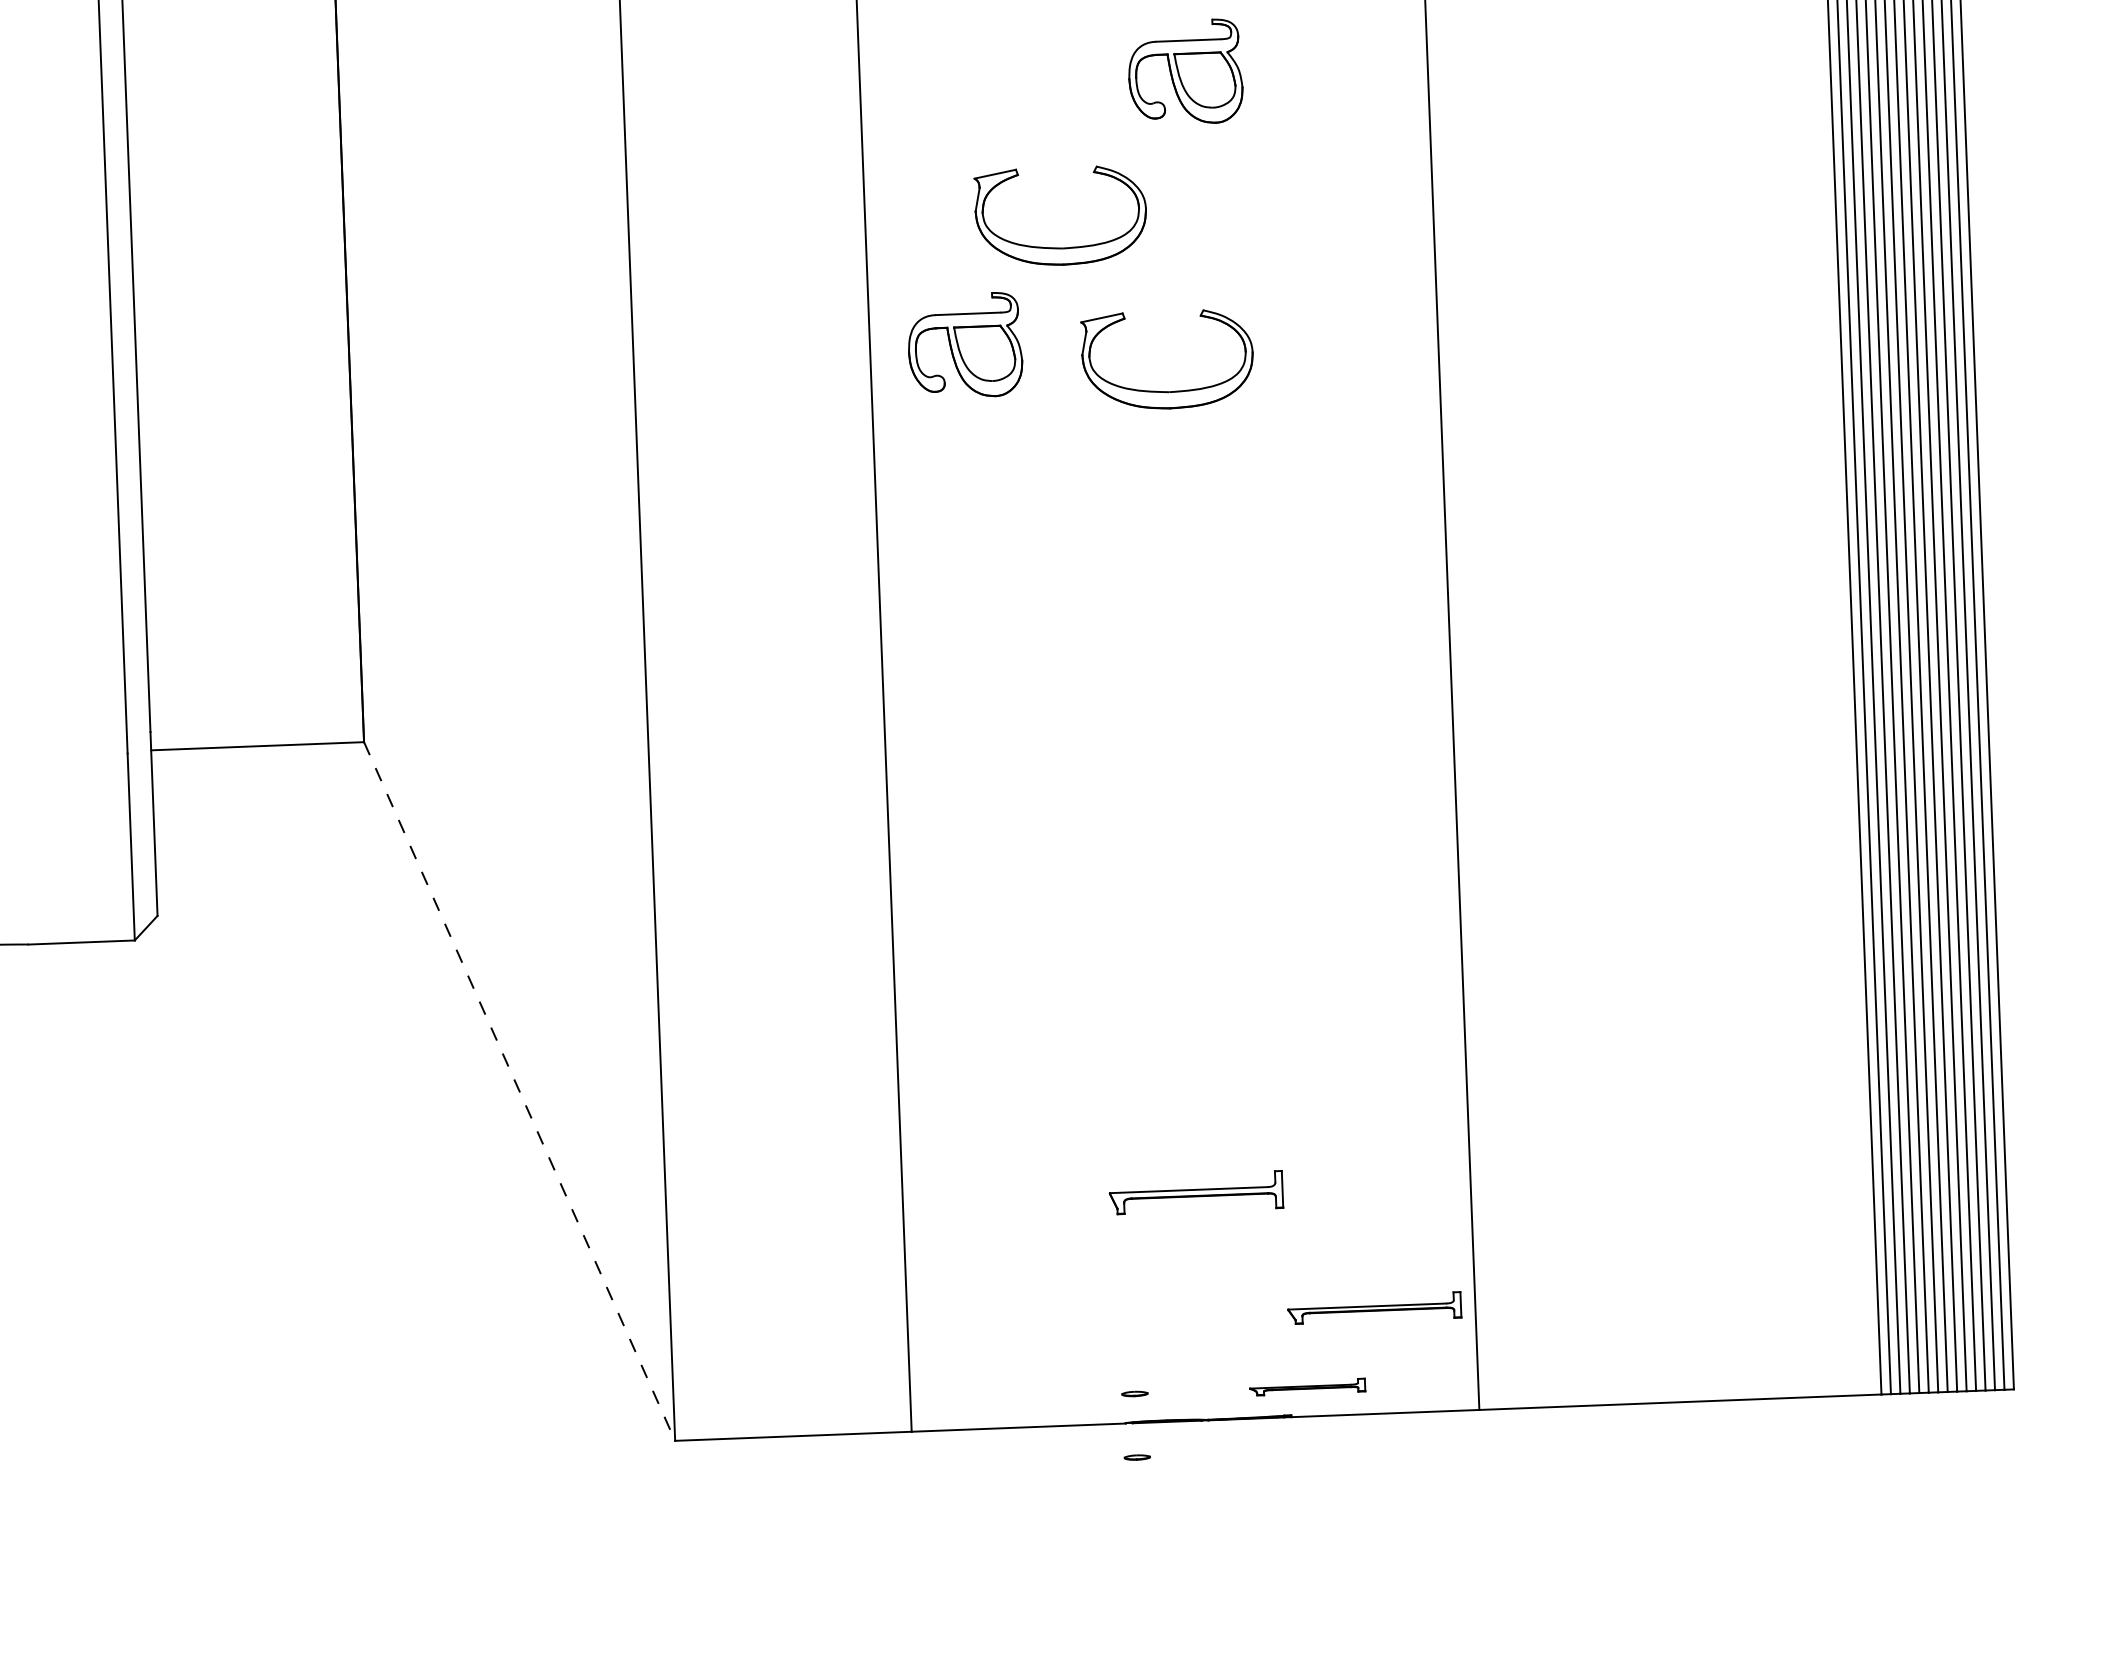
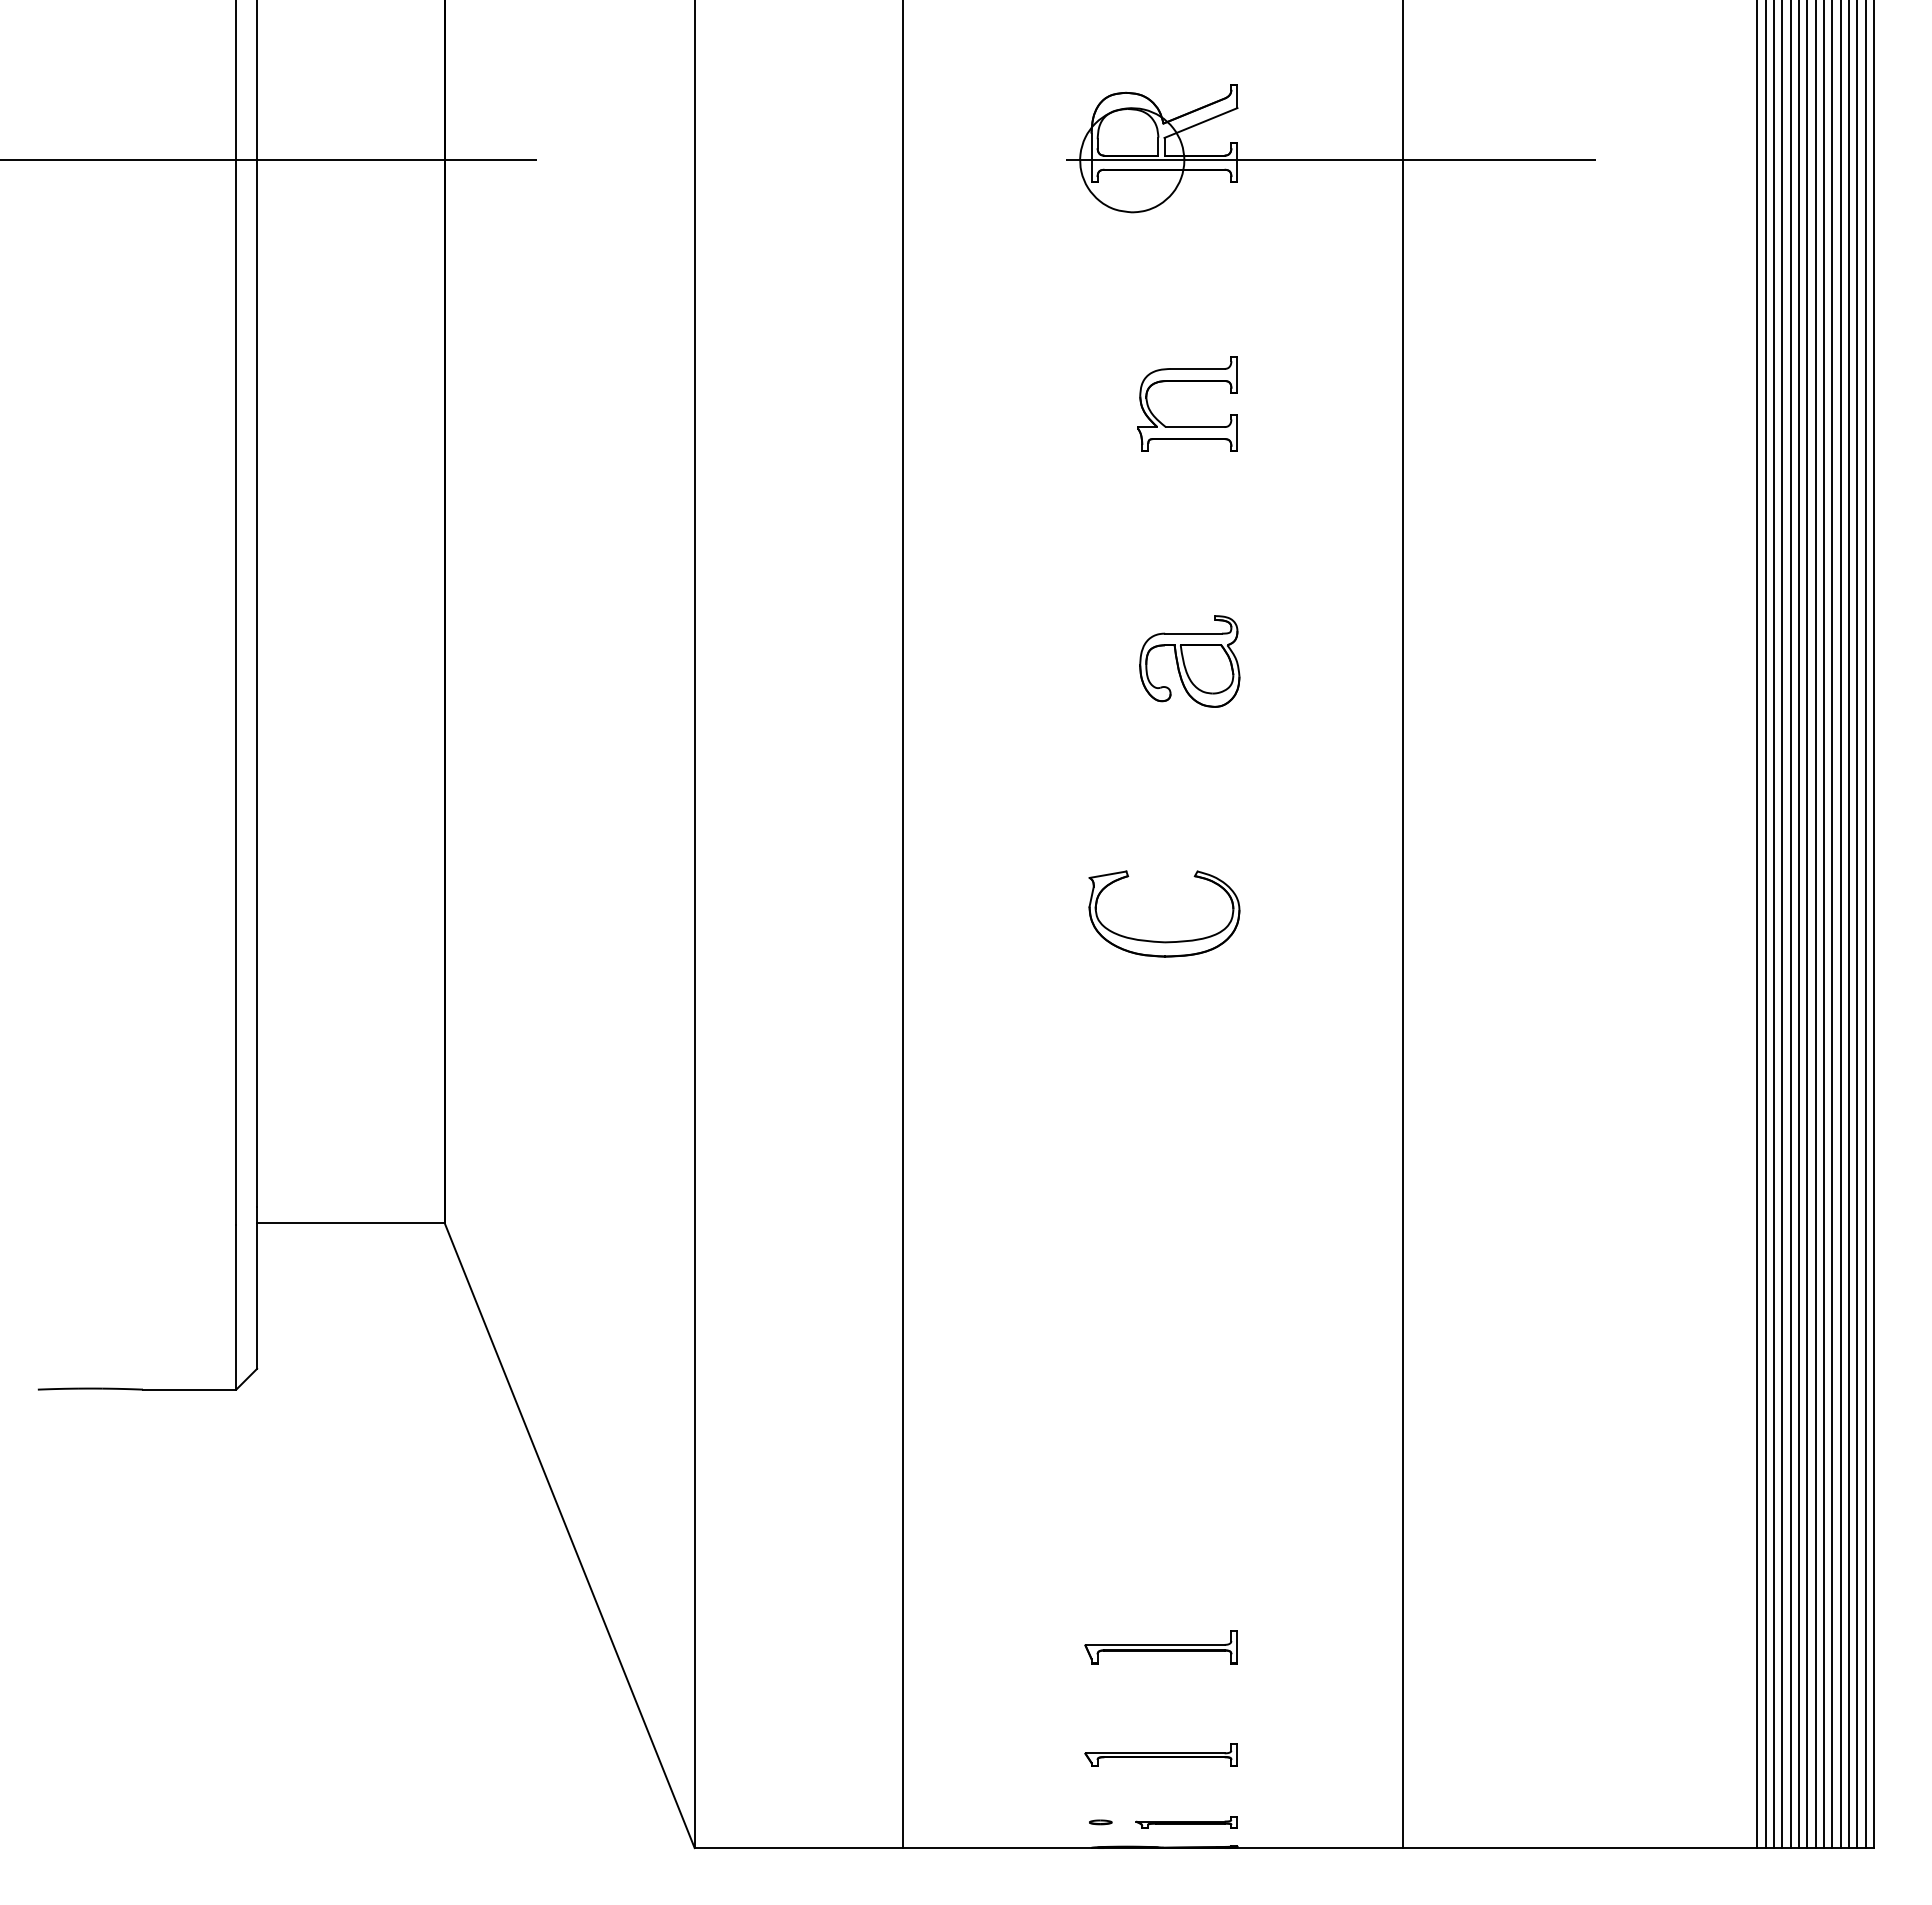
part: (1062, 247) -> (1075, 811), removed
part: (964, 345) -> (986, 894), removed
line: (519, 1091) -> (569, 1535), dashed -> solid
part: (1373, 1307) -> (1160, 1754), moved
part: (1307, 1387) -> (1186, 1822), moved
part: (1137, 1457) -> (1100, 1878), removed

